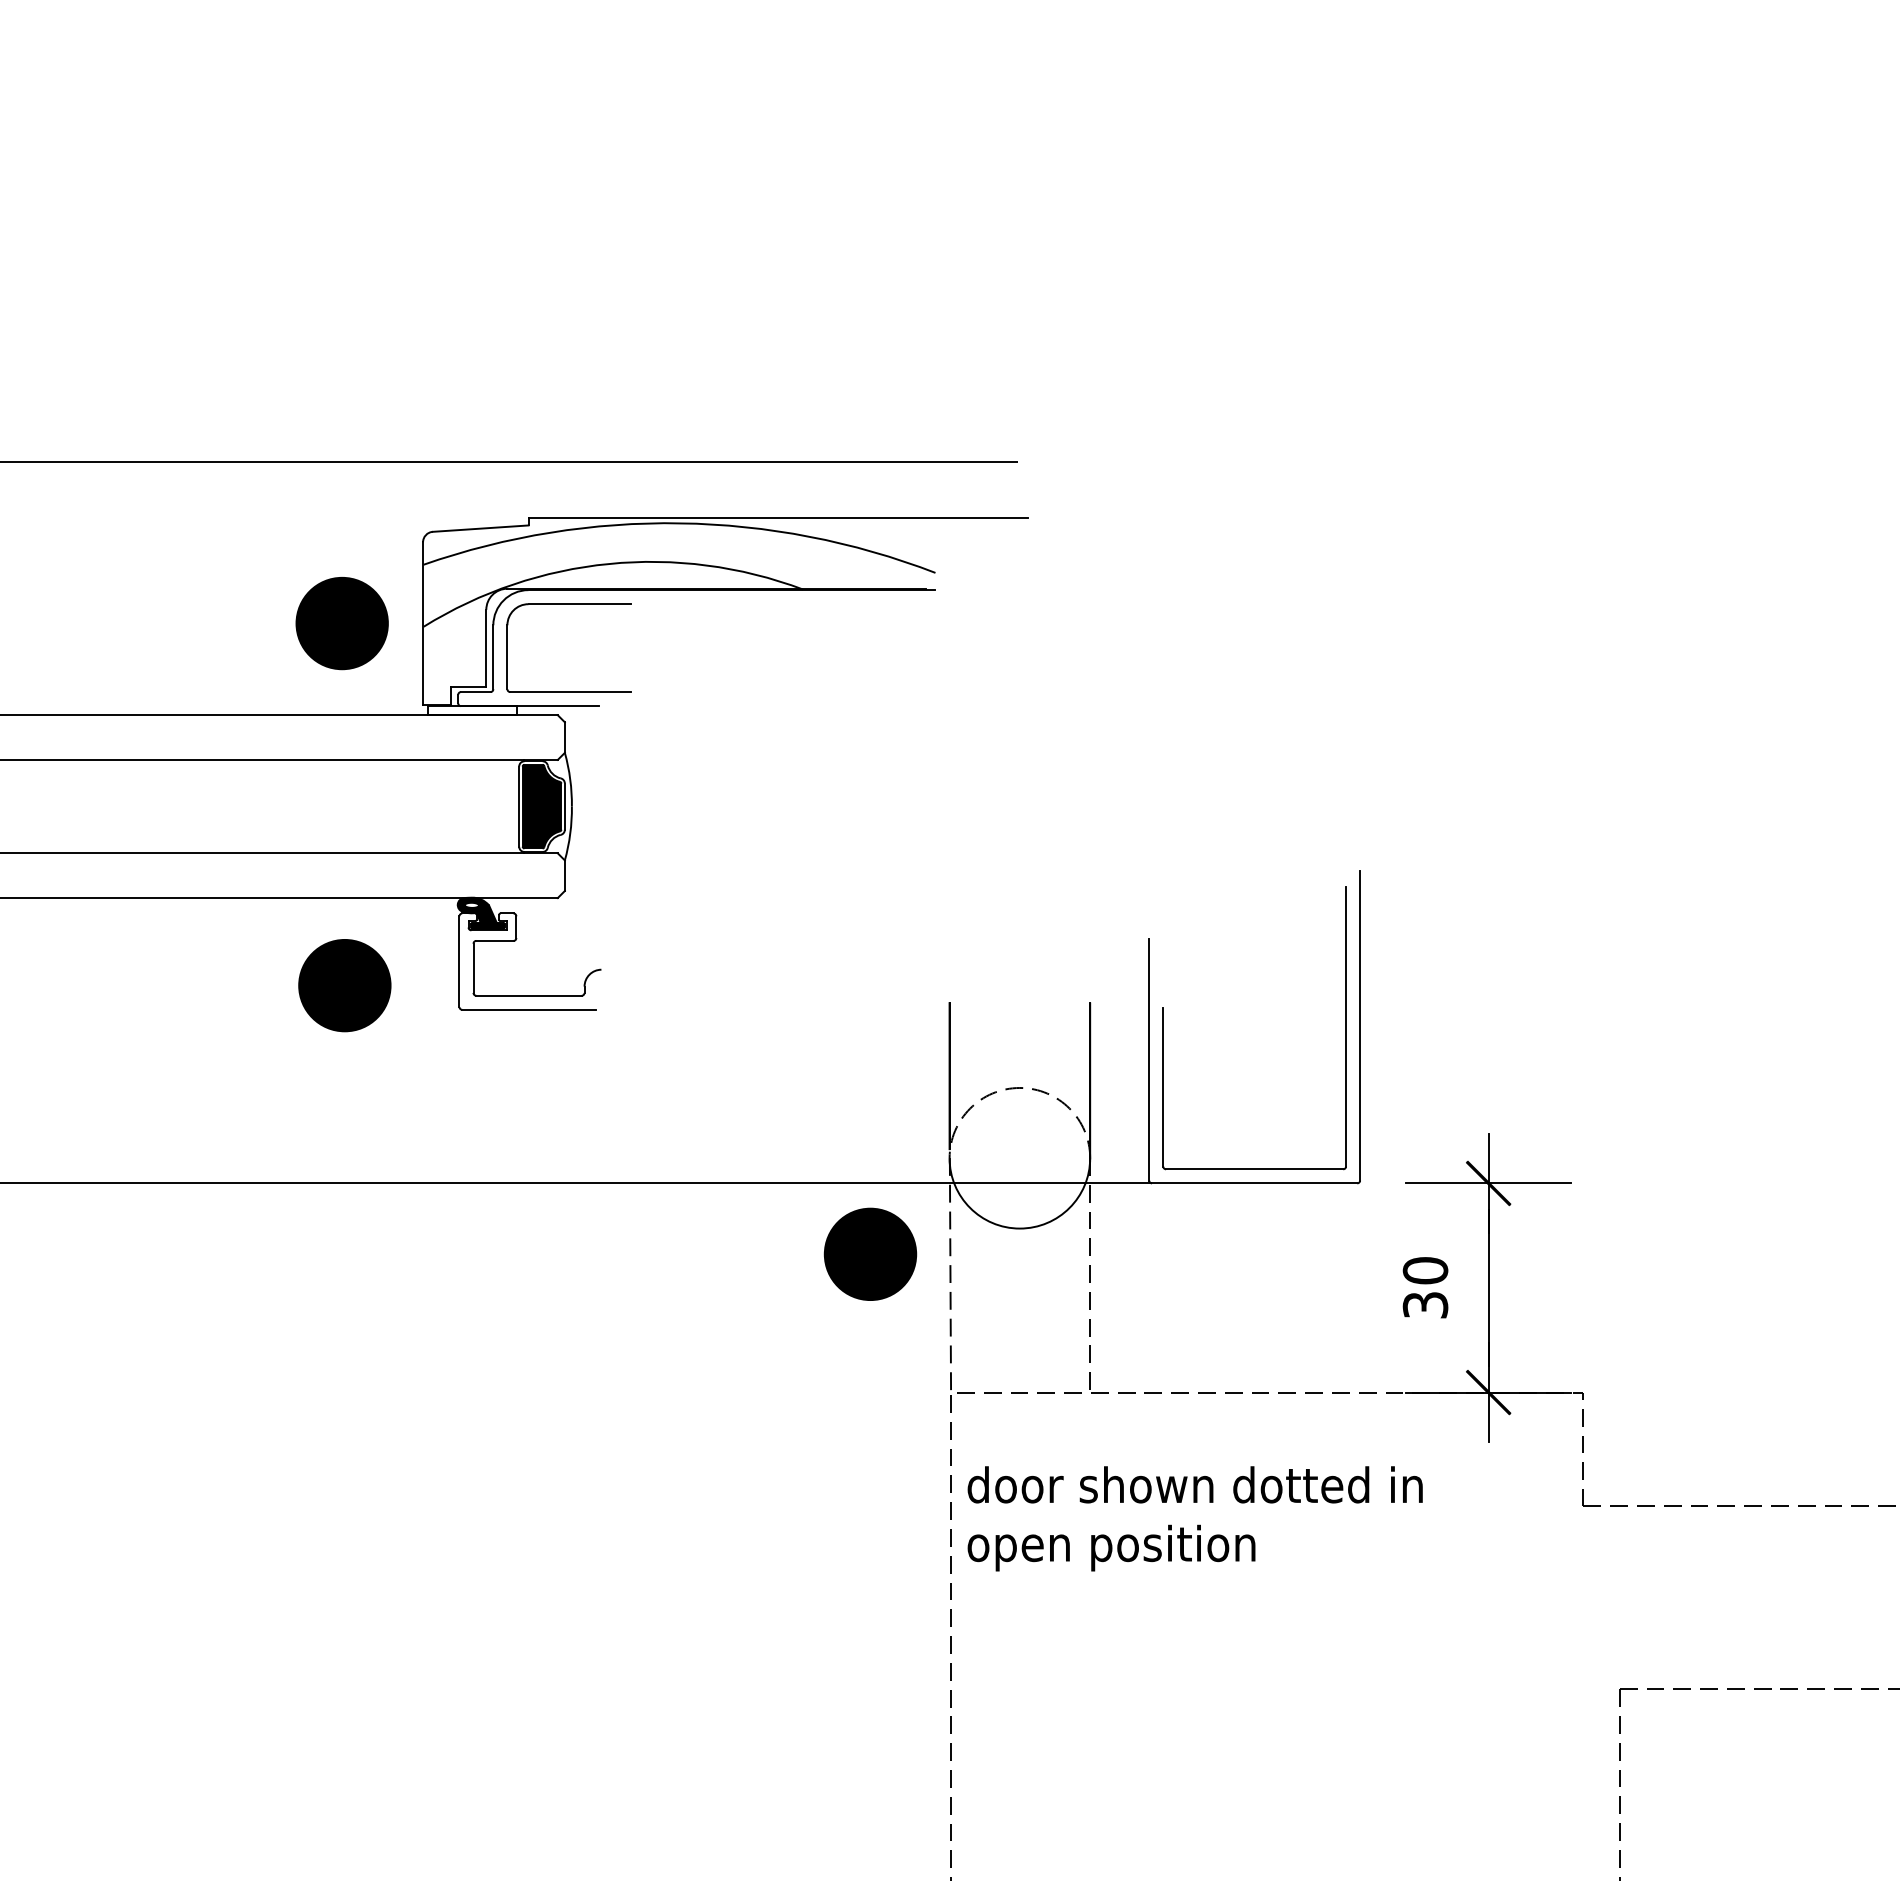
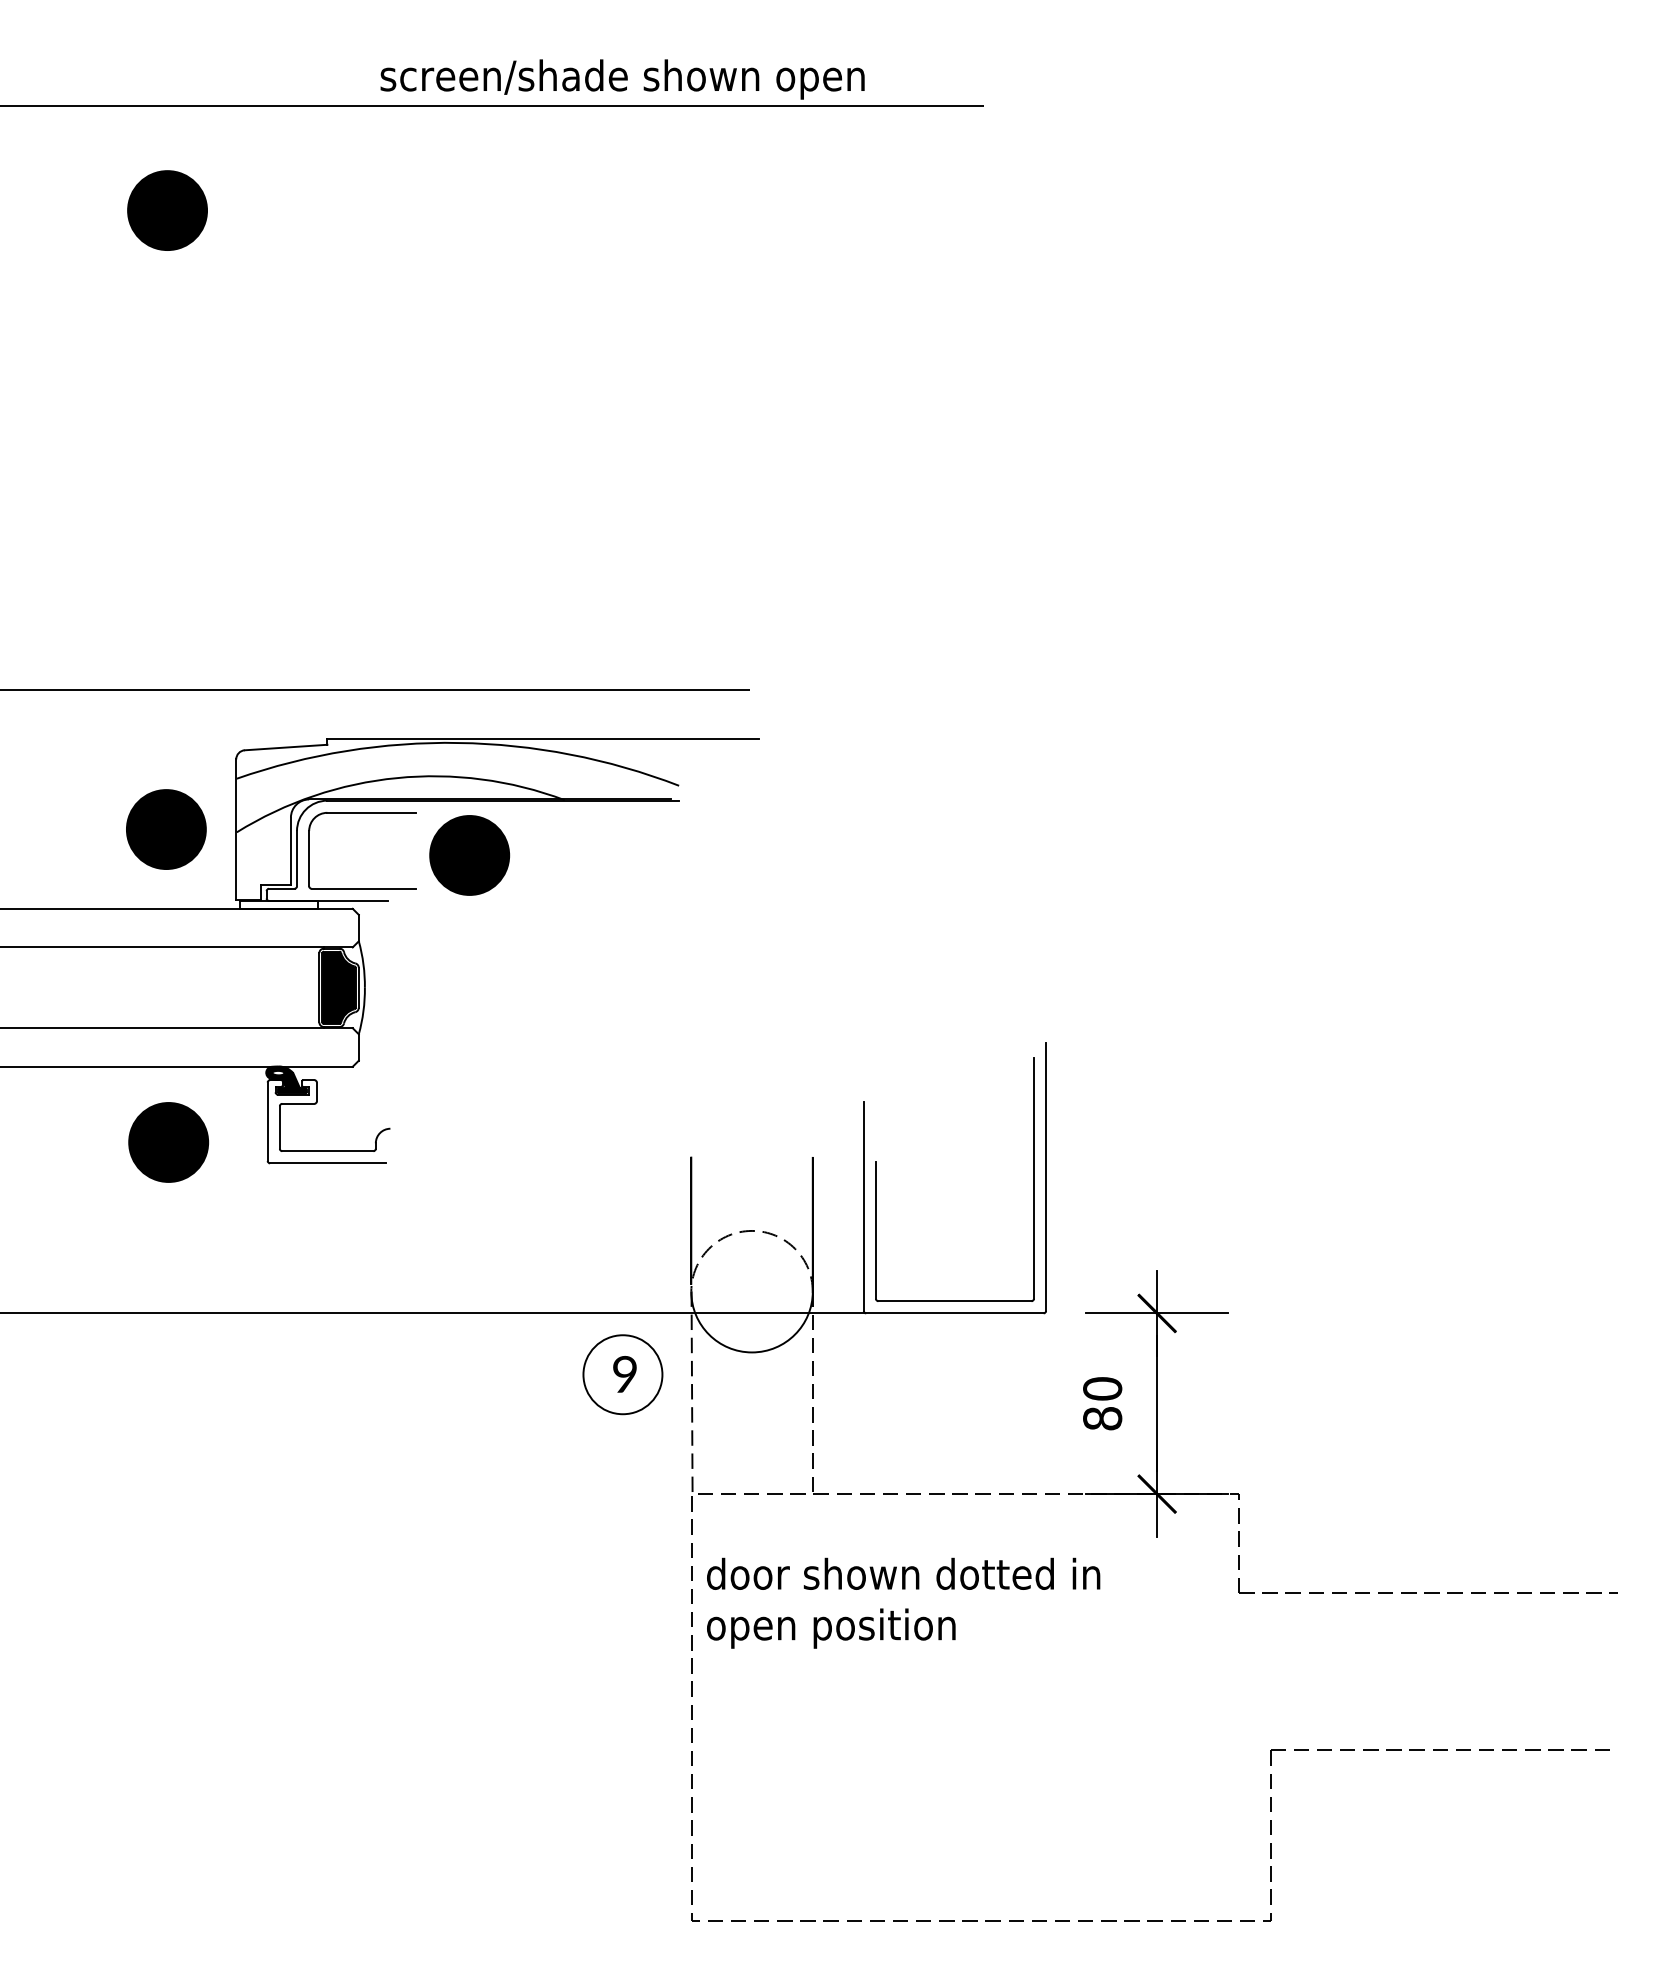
part: (692, 653) -> (469, 855), added
fill: (869, 1254) -> (622, 1374), removed
text: (1425, 1305) -> (1102, 1418), 30 -> 80

